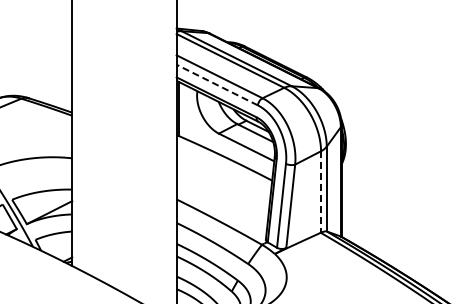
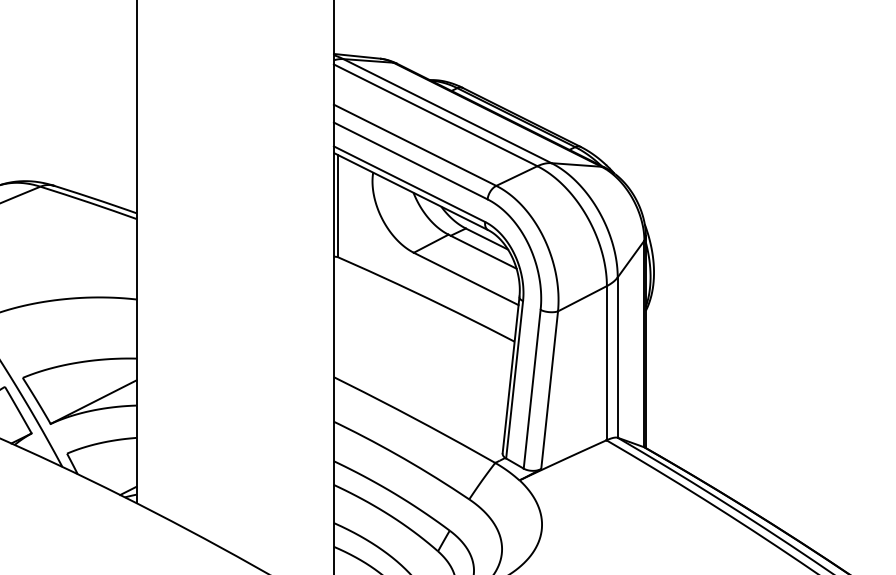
line: (216, 84) -> (409, 159), dashed -> solid
line: (321, 191) -> (607, 362), dashed -> solid

